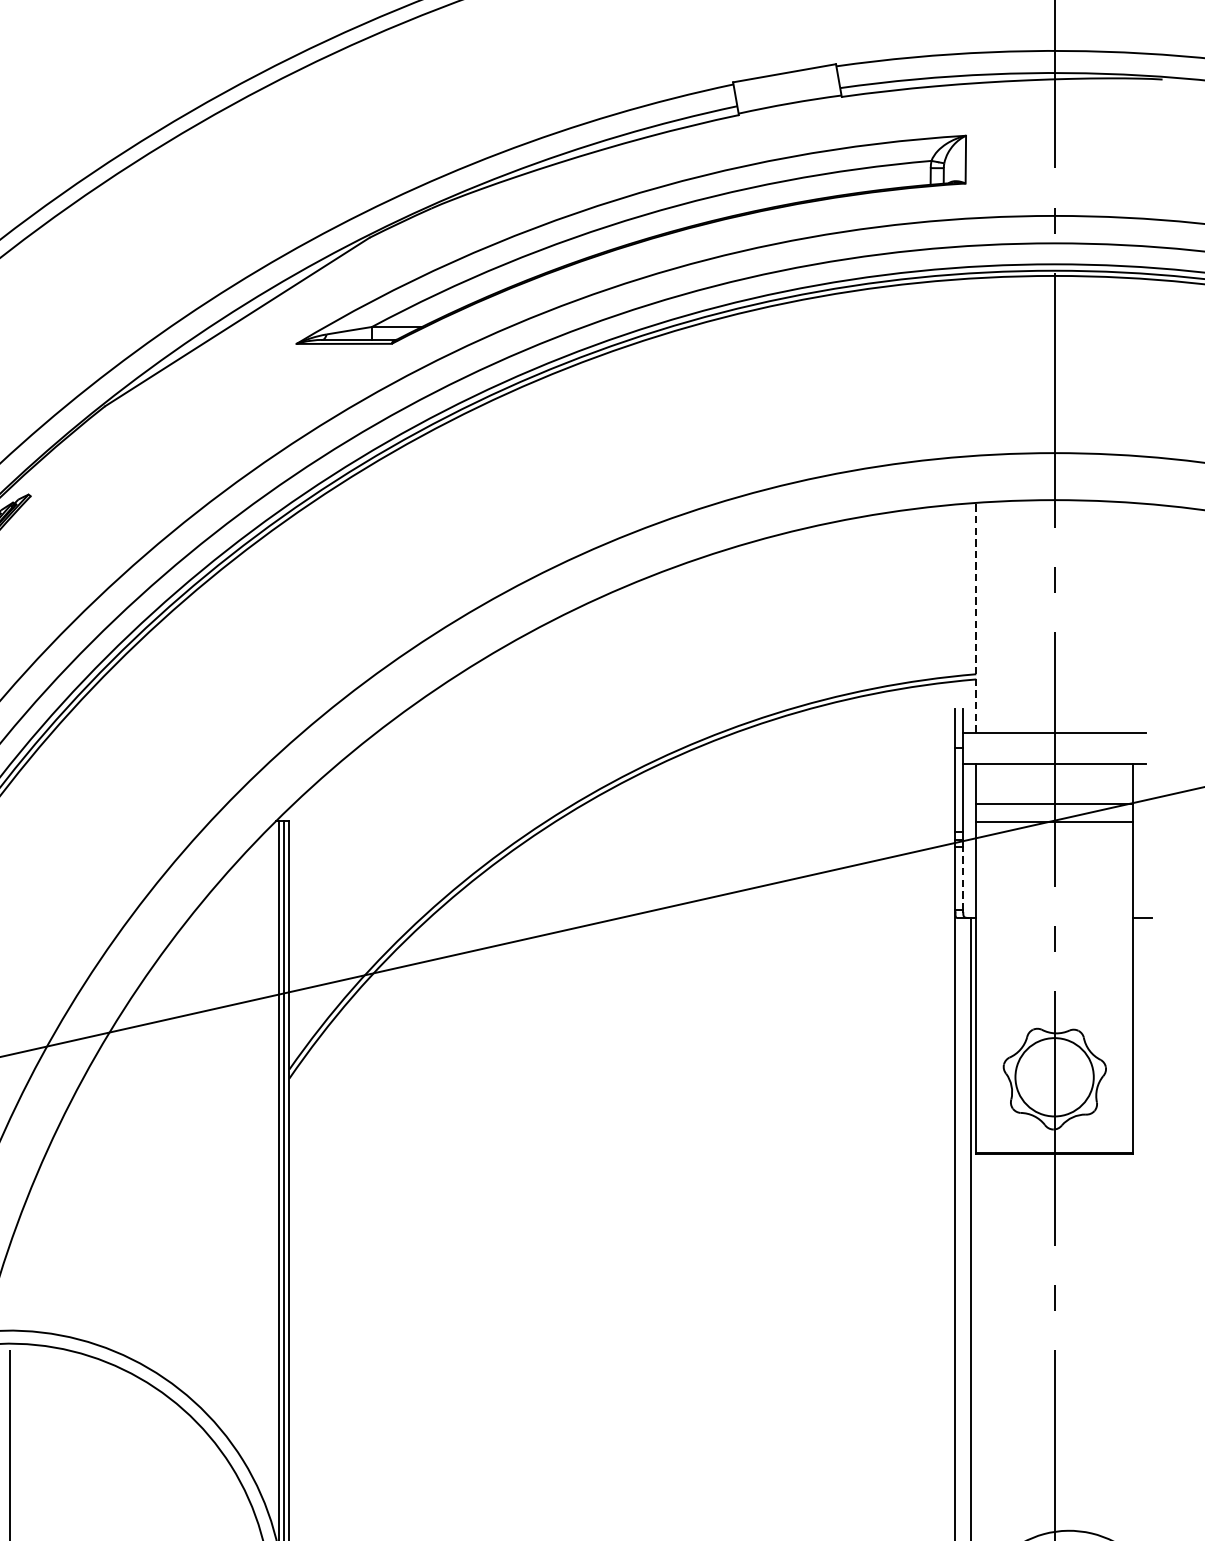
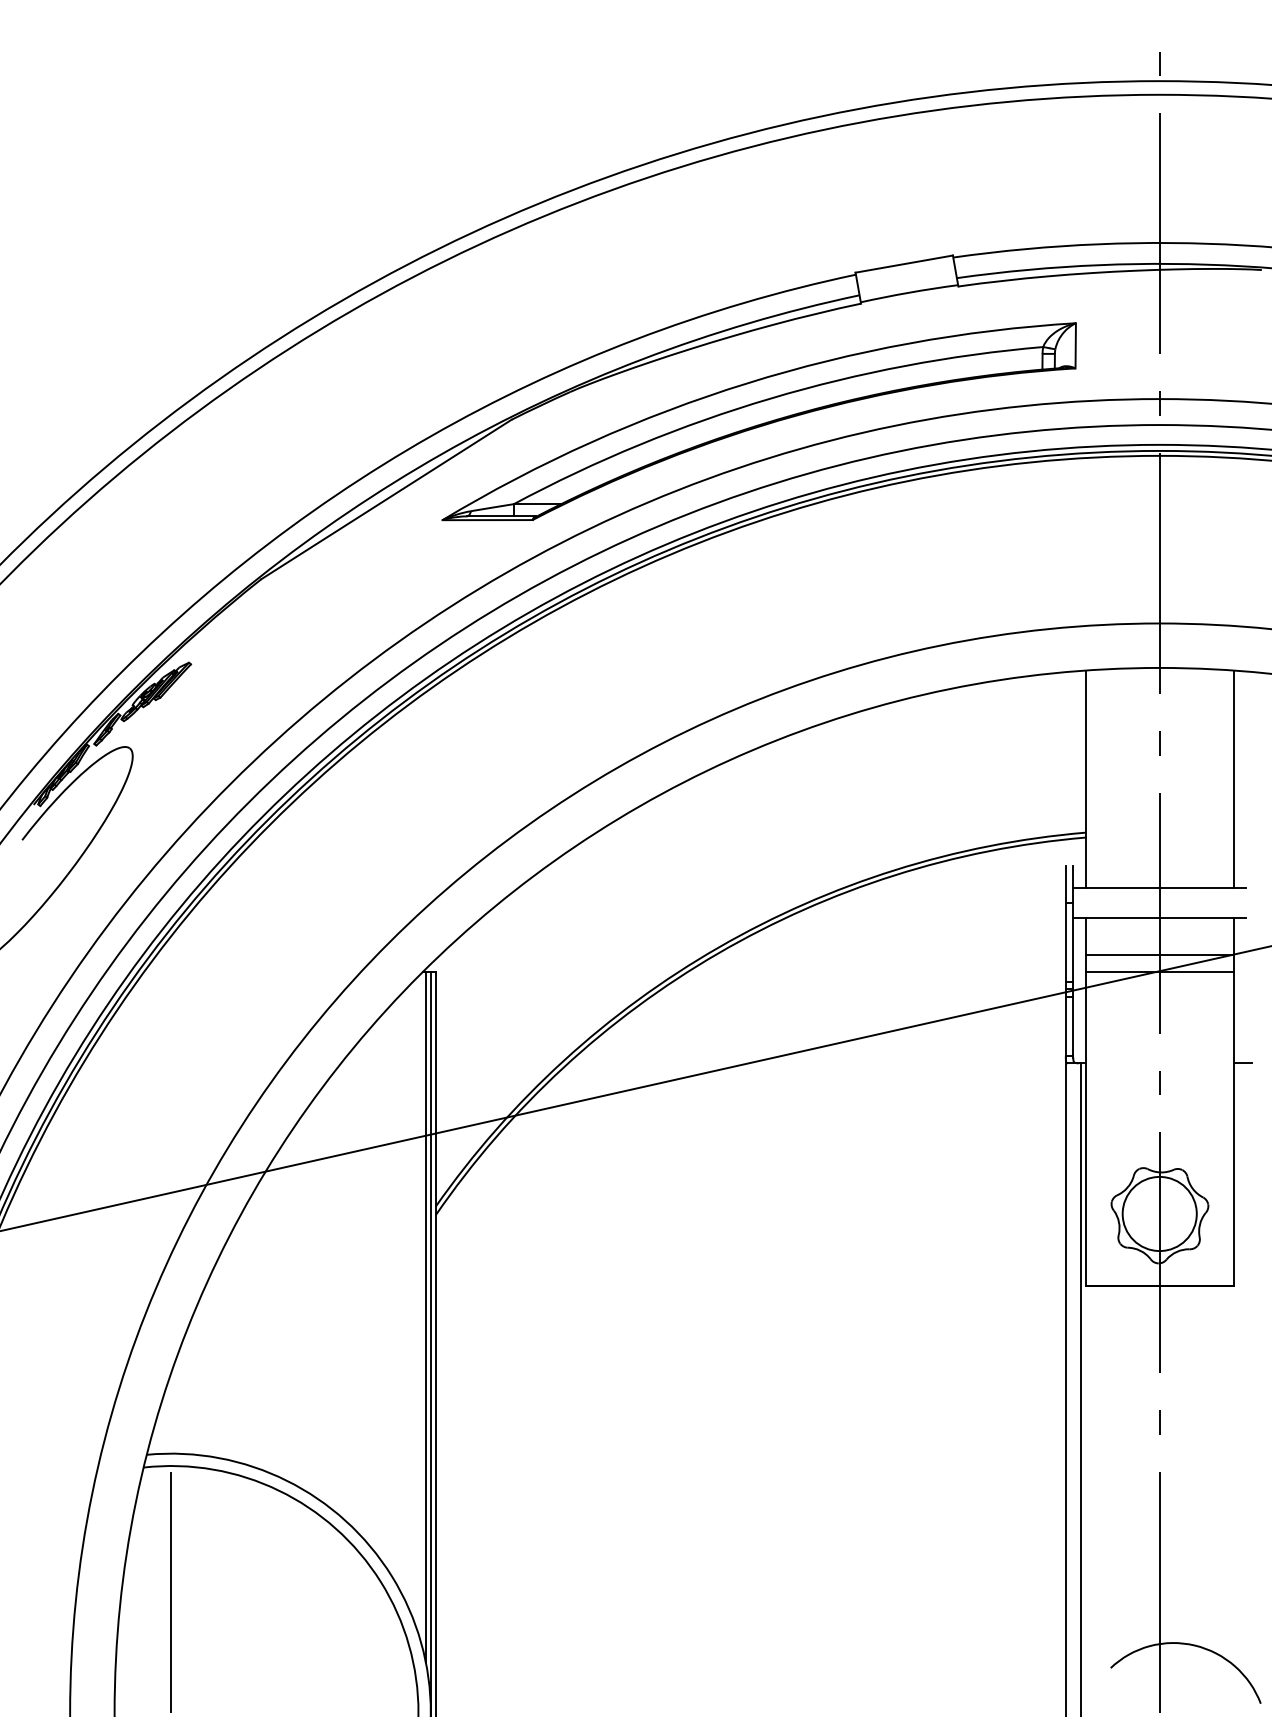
line: (1132, 616) -> (1233, 778), added
line: (976, 618) -> (1085, 779), dashed -> solid
line: (963, 879) -> (1073, 1026), dashed -> solid

